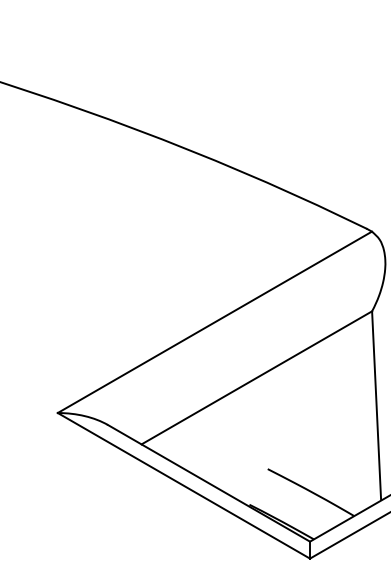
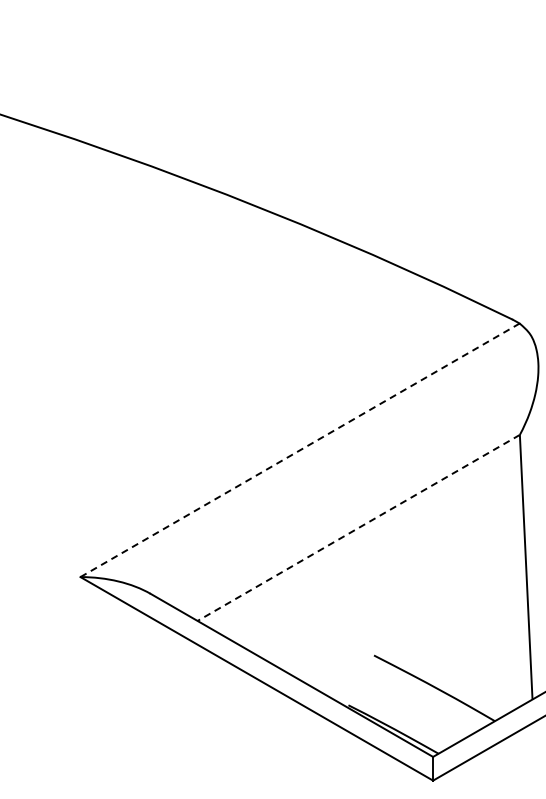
line: (215, 322) -> (300, 450), solid -> dashed
line: (256, 378) -> (358, 528), solid -> dashed

